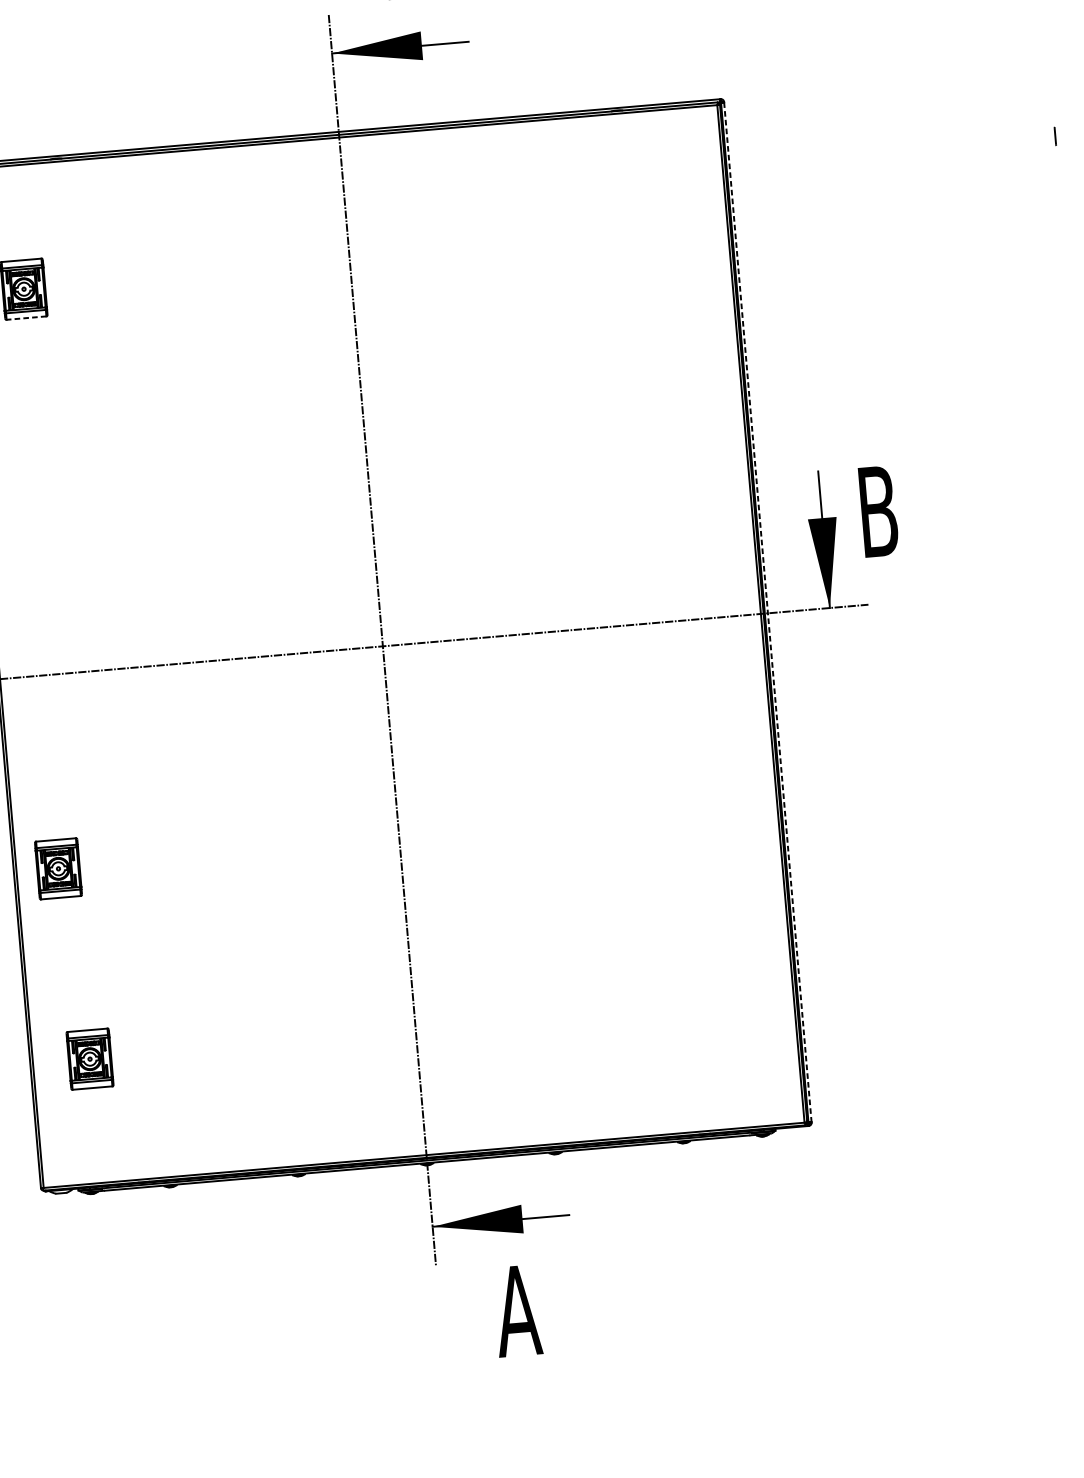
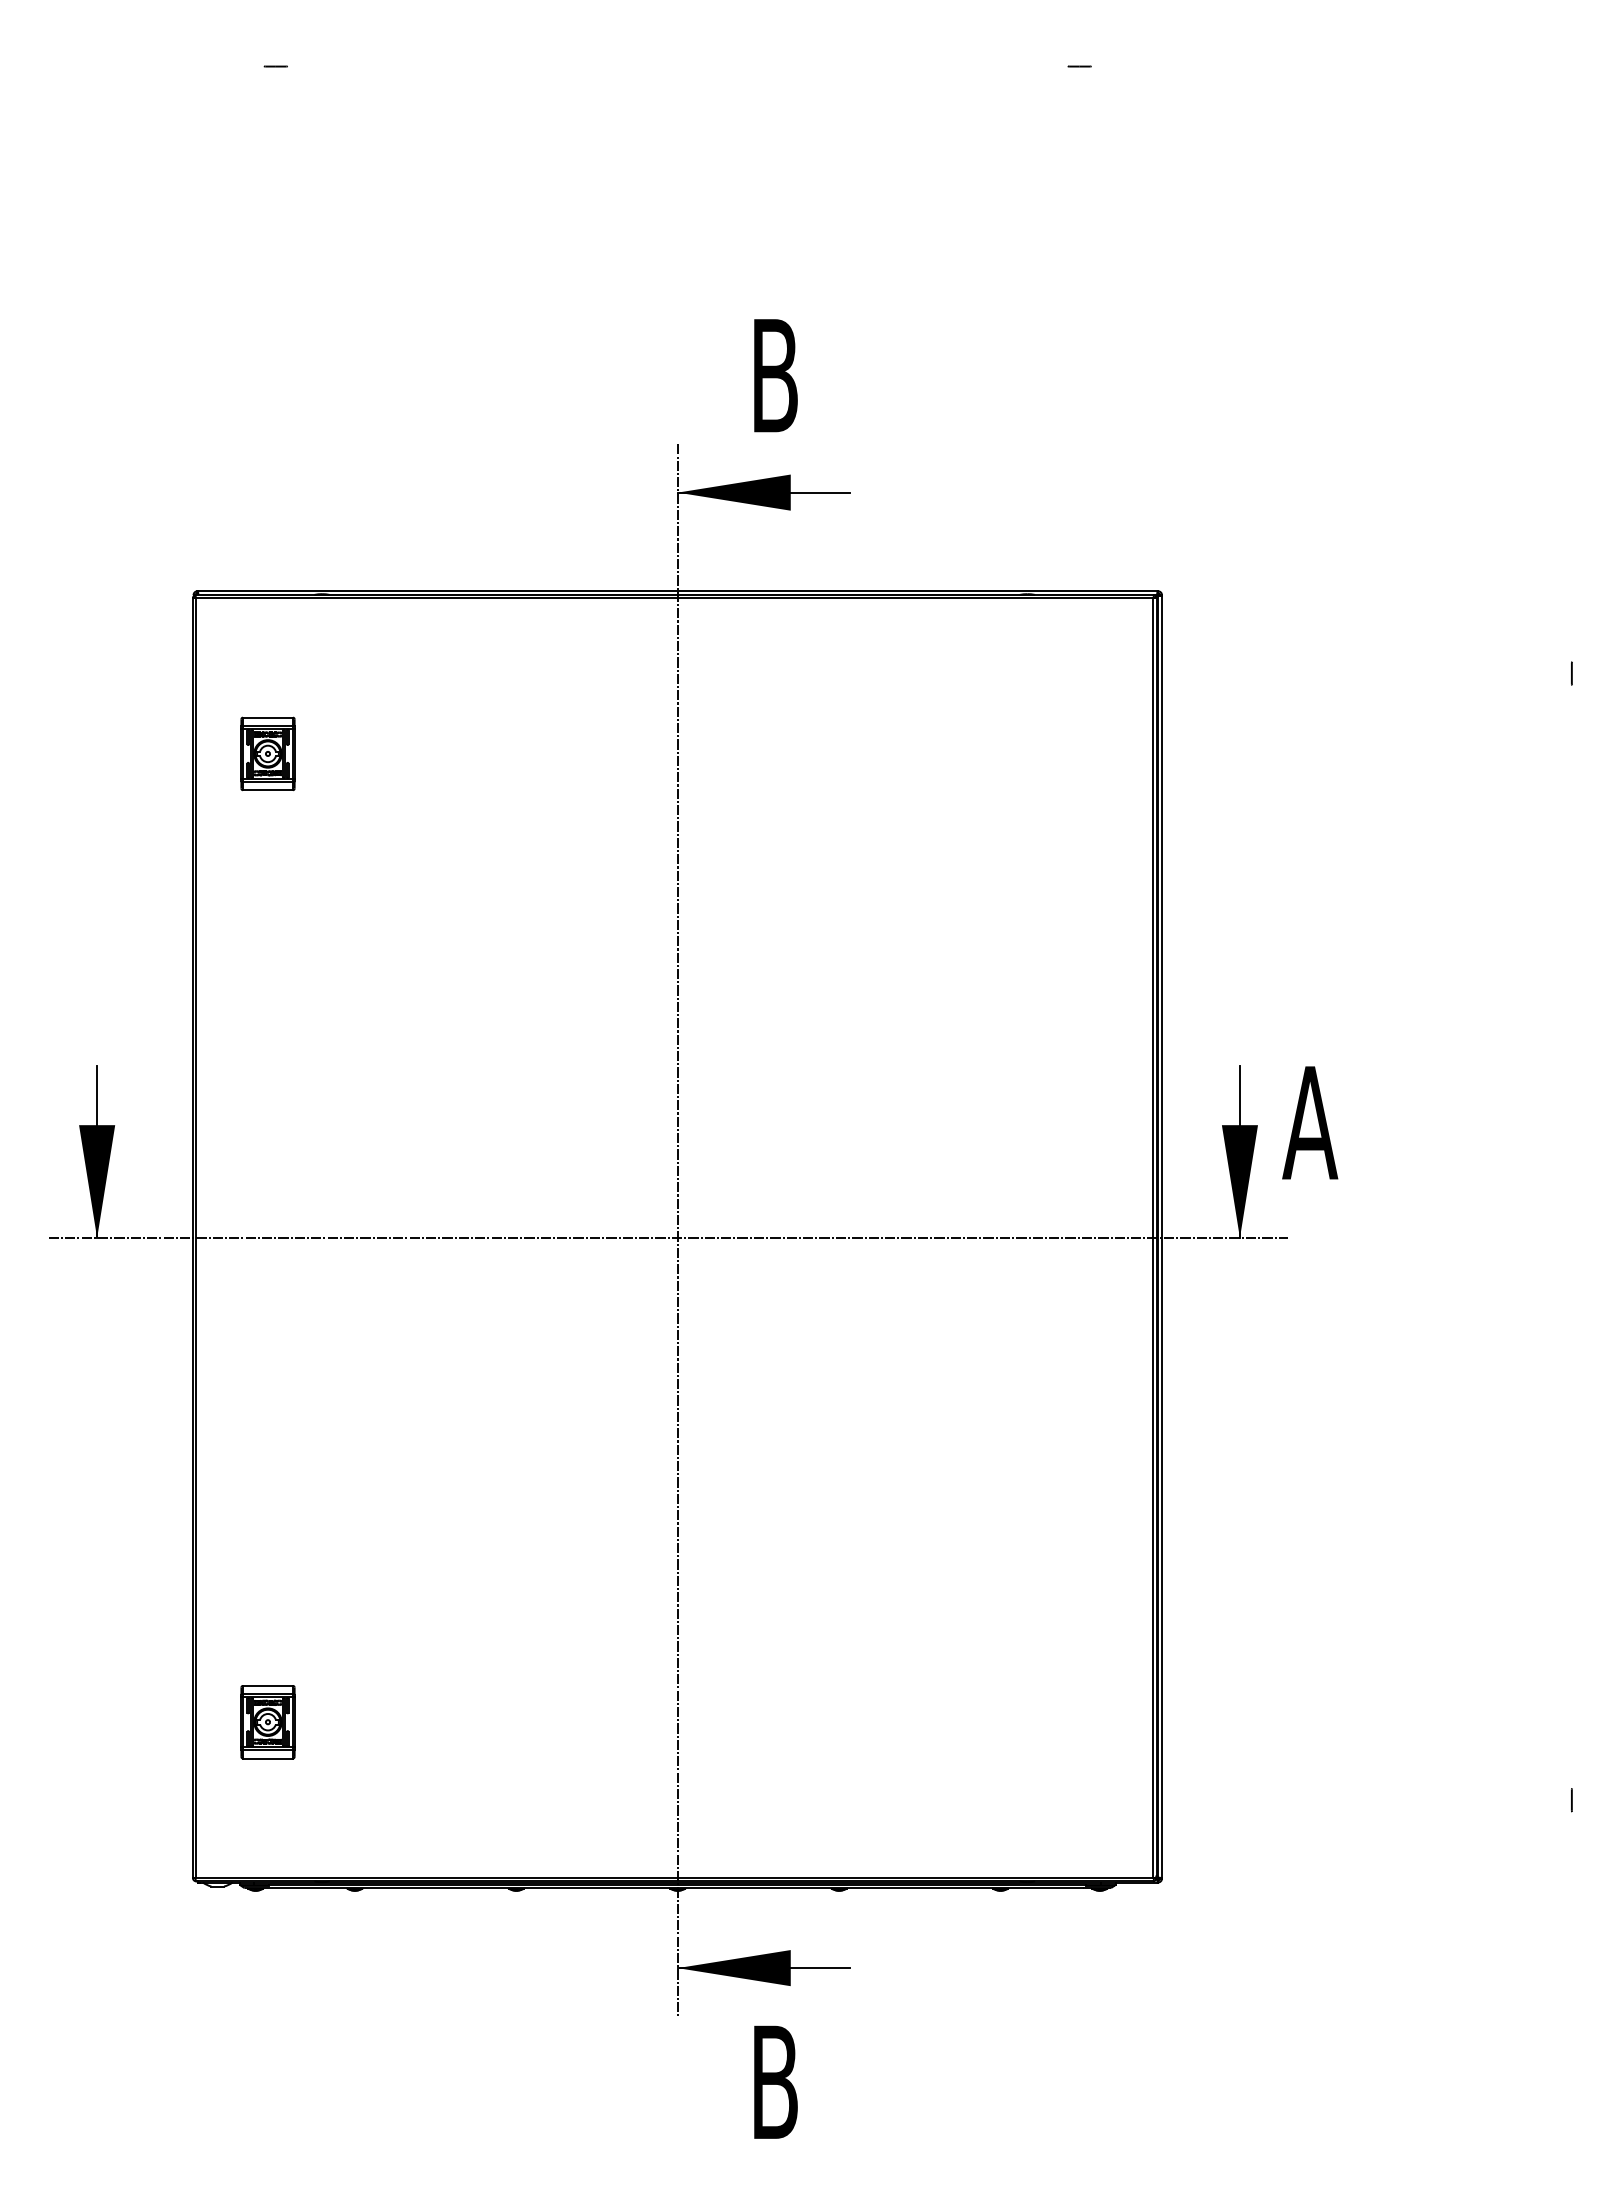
line: (26, 318) -> (267, 790), dashed -> solid
text: (878, 511) -> (1310, 1122), B -> A
line: (768, 612) -> (1162, 1237), dashed -> solid
part: (58, 869) -> (248, 1481), removed
text: (517, 1310) -> (774, 2081), A -> B

